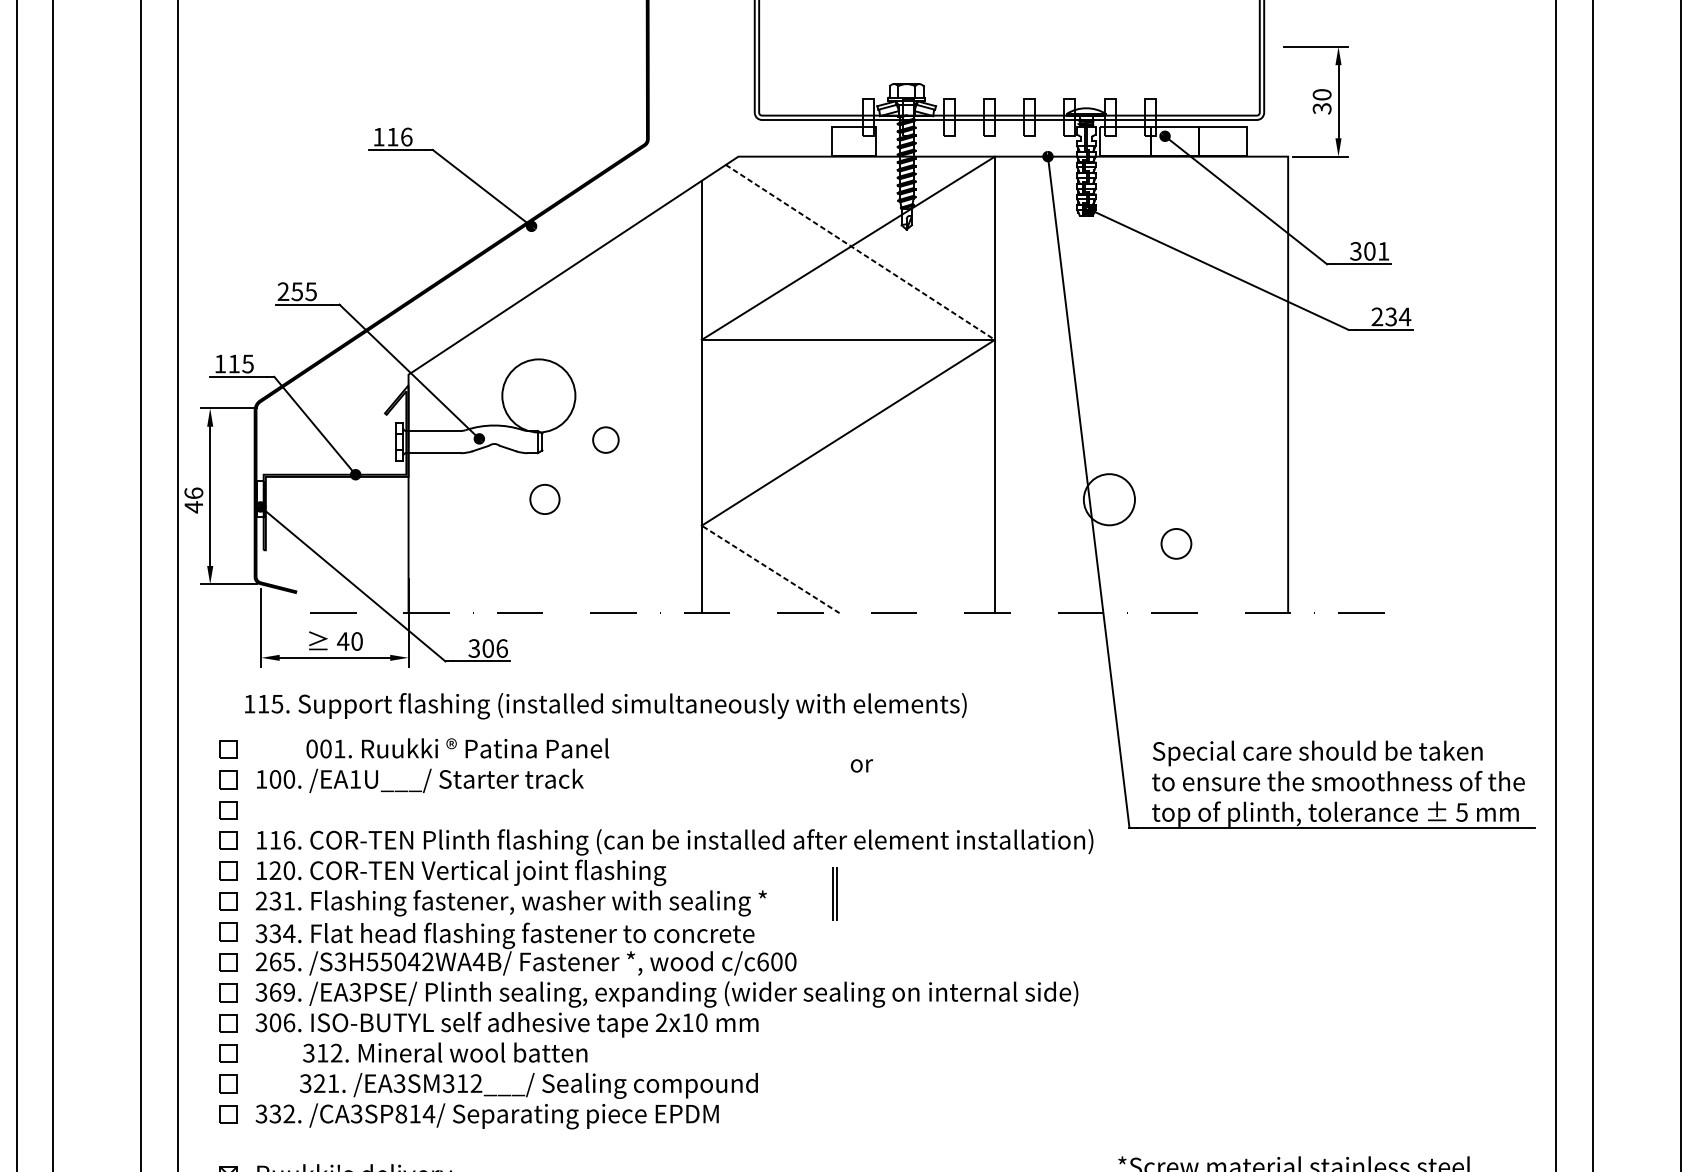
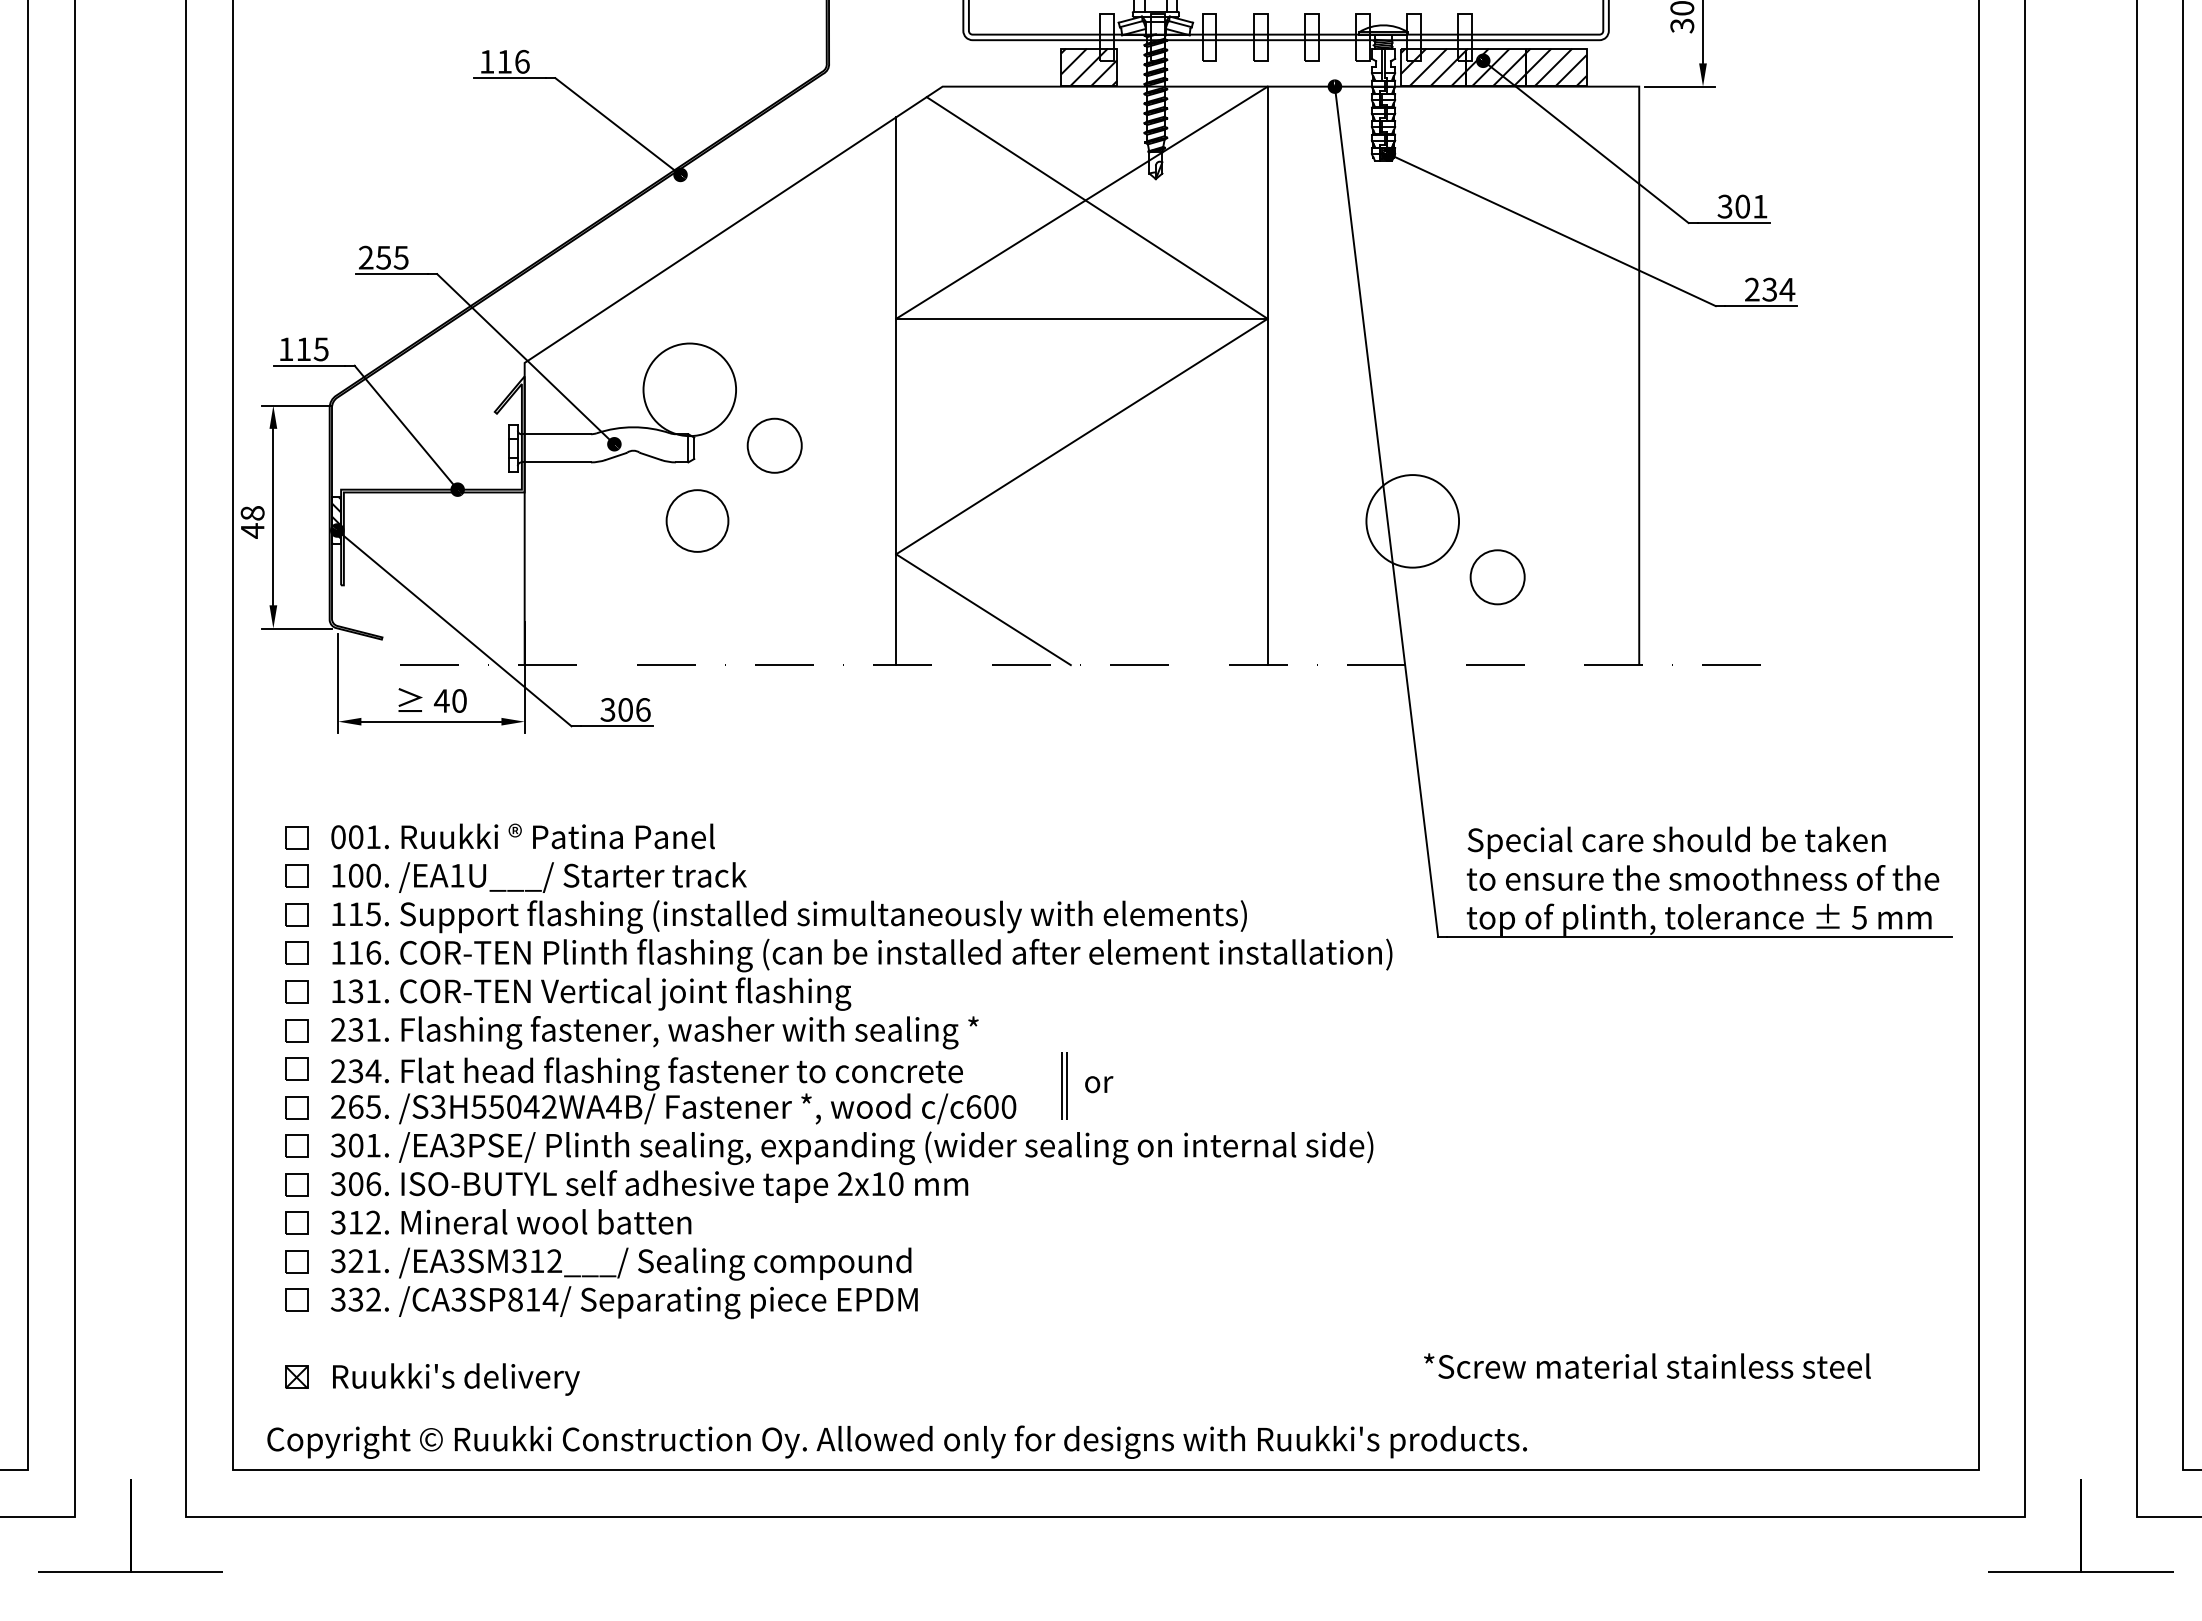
hatch: (854, 140) -> (1089, 66), added
hatch: (1173, 140) -> (1493, 66), added
line: (860, 252) -> (1097, 208), dashed -> solid
circle: (605, 439) -> (774, 445), size x1.67
text: (193, 492) -> (252, 512), 46 -> 48
hatch: (260, 499) -> (336, 520), added
circle: (544, 499) -> (697, 520), size x1.67
circle: (1109, 499) -> (1412, 521), size x1.43
circle: (1176, 544) -> (1497, 577), size x1.43
line: (770, 569) -> (983, 609), dashed -> solid
text: (605, 705) -> (789, 916), moved
text: (457, 748) -> (522, 836), moved
text: (862, 765) -> (1099, 1084), moved
text: (282, 870) -> (364, 991), 120. -> 131.
part: (834, 893) -> (1064, 1085), moved
text: (261, 933) -> (338, 1071), 334. -> 234.
text: (282, 992) -> (364, 1145), 369. -> 301.
text: (445, 1052) -> (511, 1221), moved
text: (529, 1085) -> (621, 1263), moved

